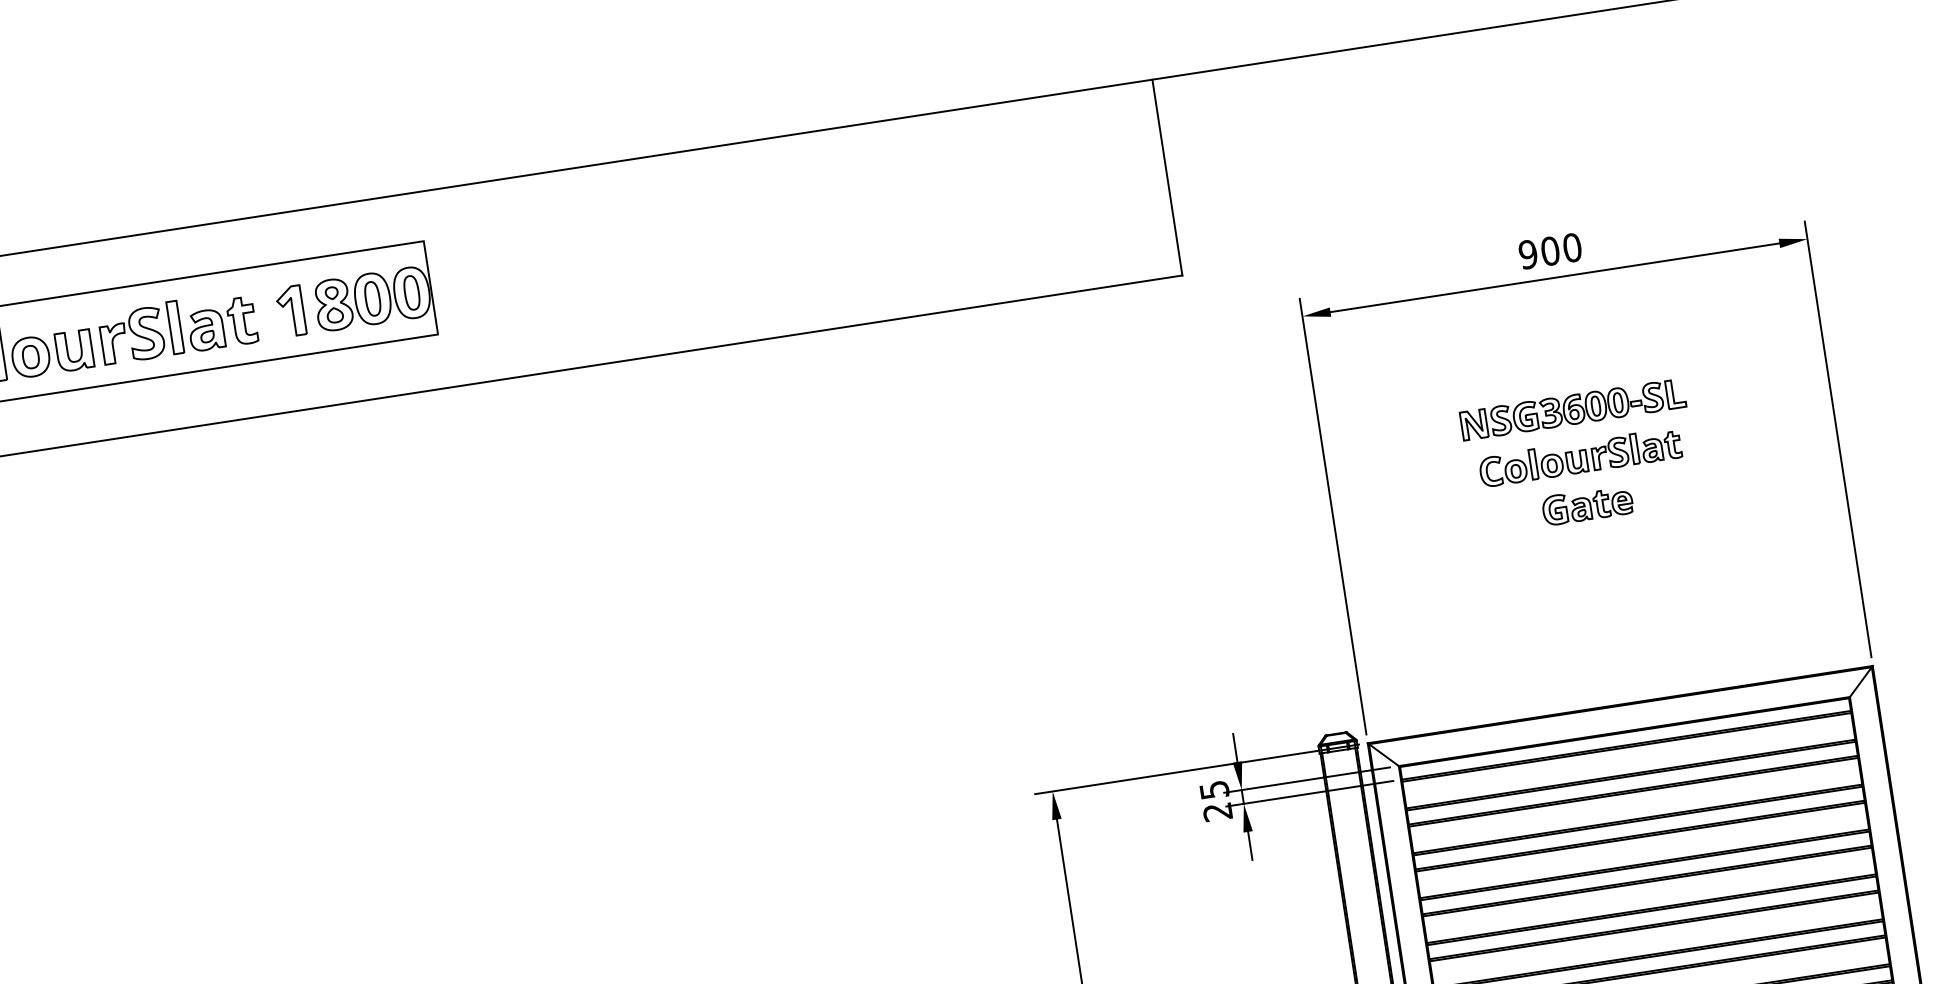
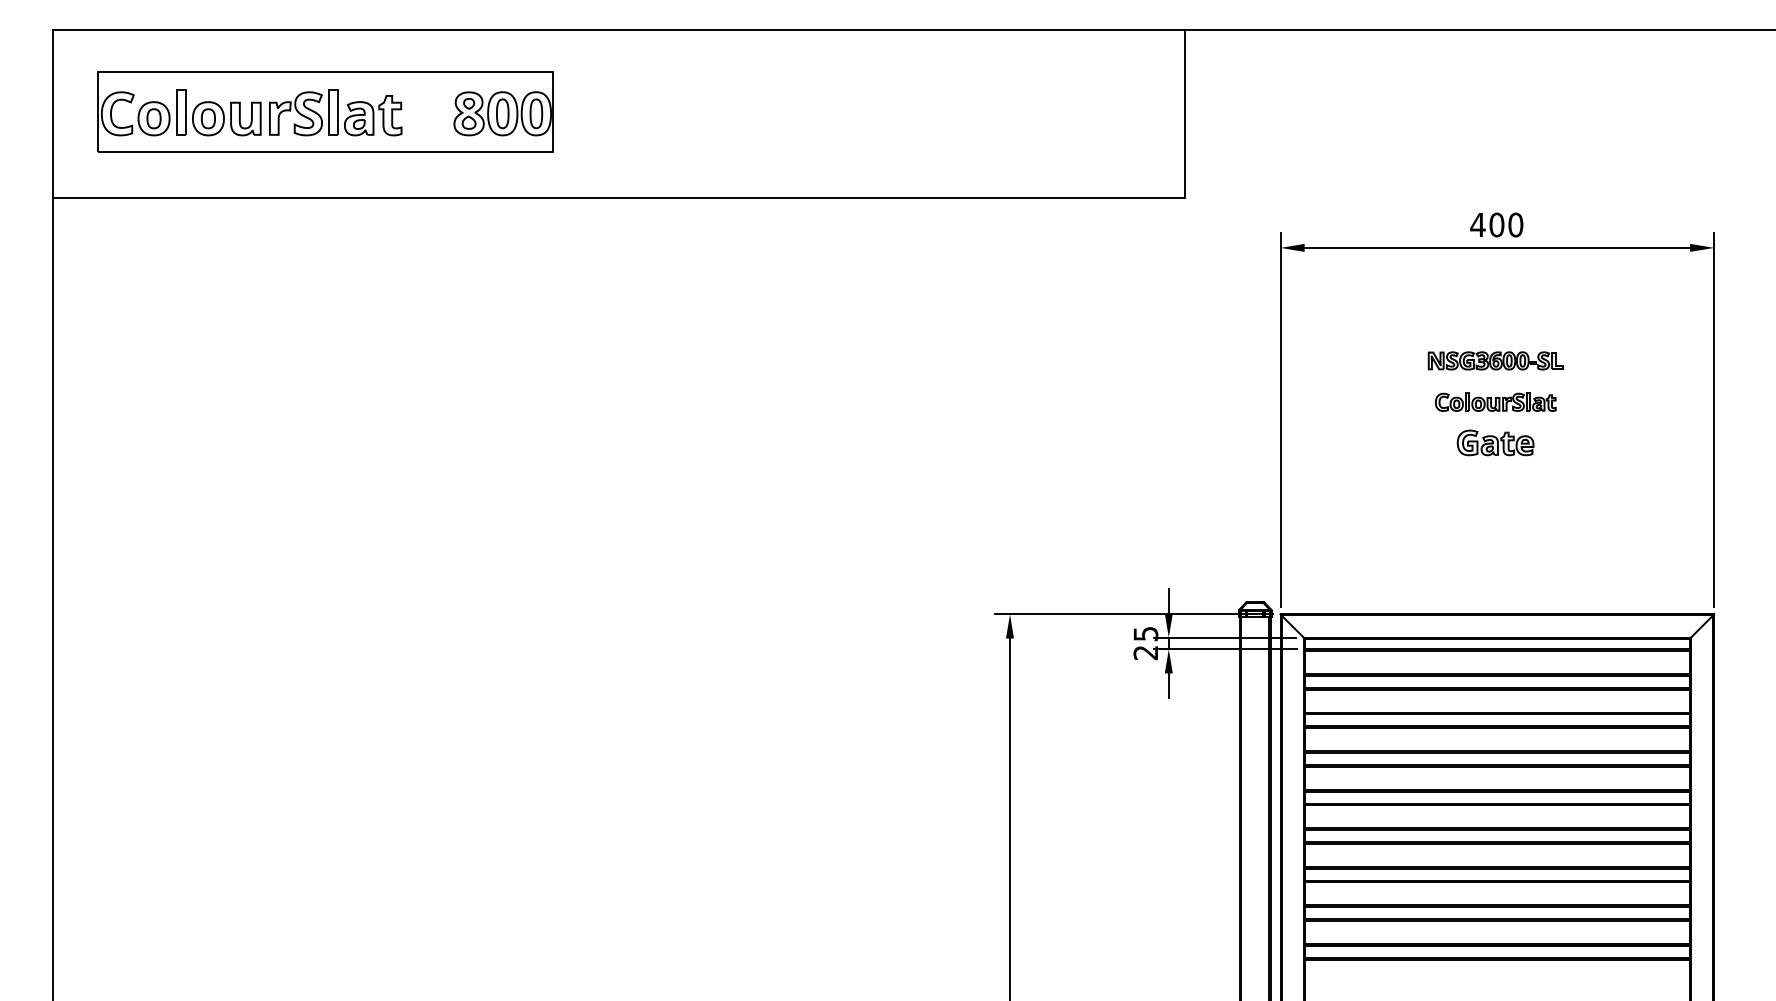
text: (1527, 254) -> (1477, 224), 900 -> 400
part: (290, 311) -> (432, 113), removed
part: (1572, 409) -> (1495, 360), size x0.7
part: (1580, 456) -> (1495, 401), size x0.7

